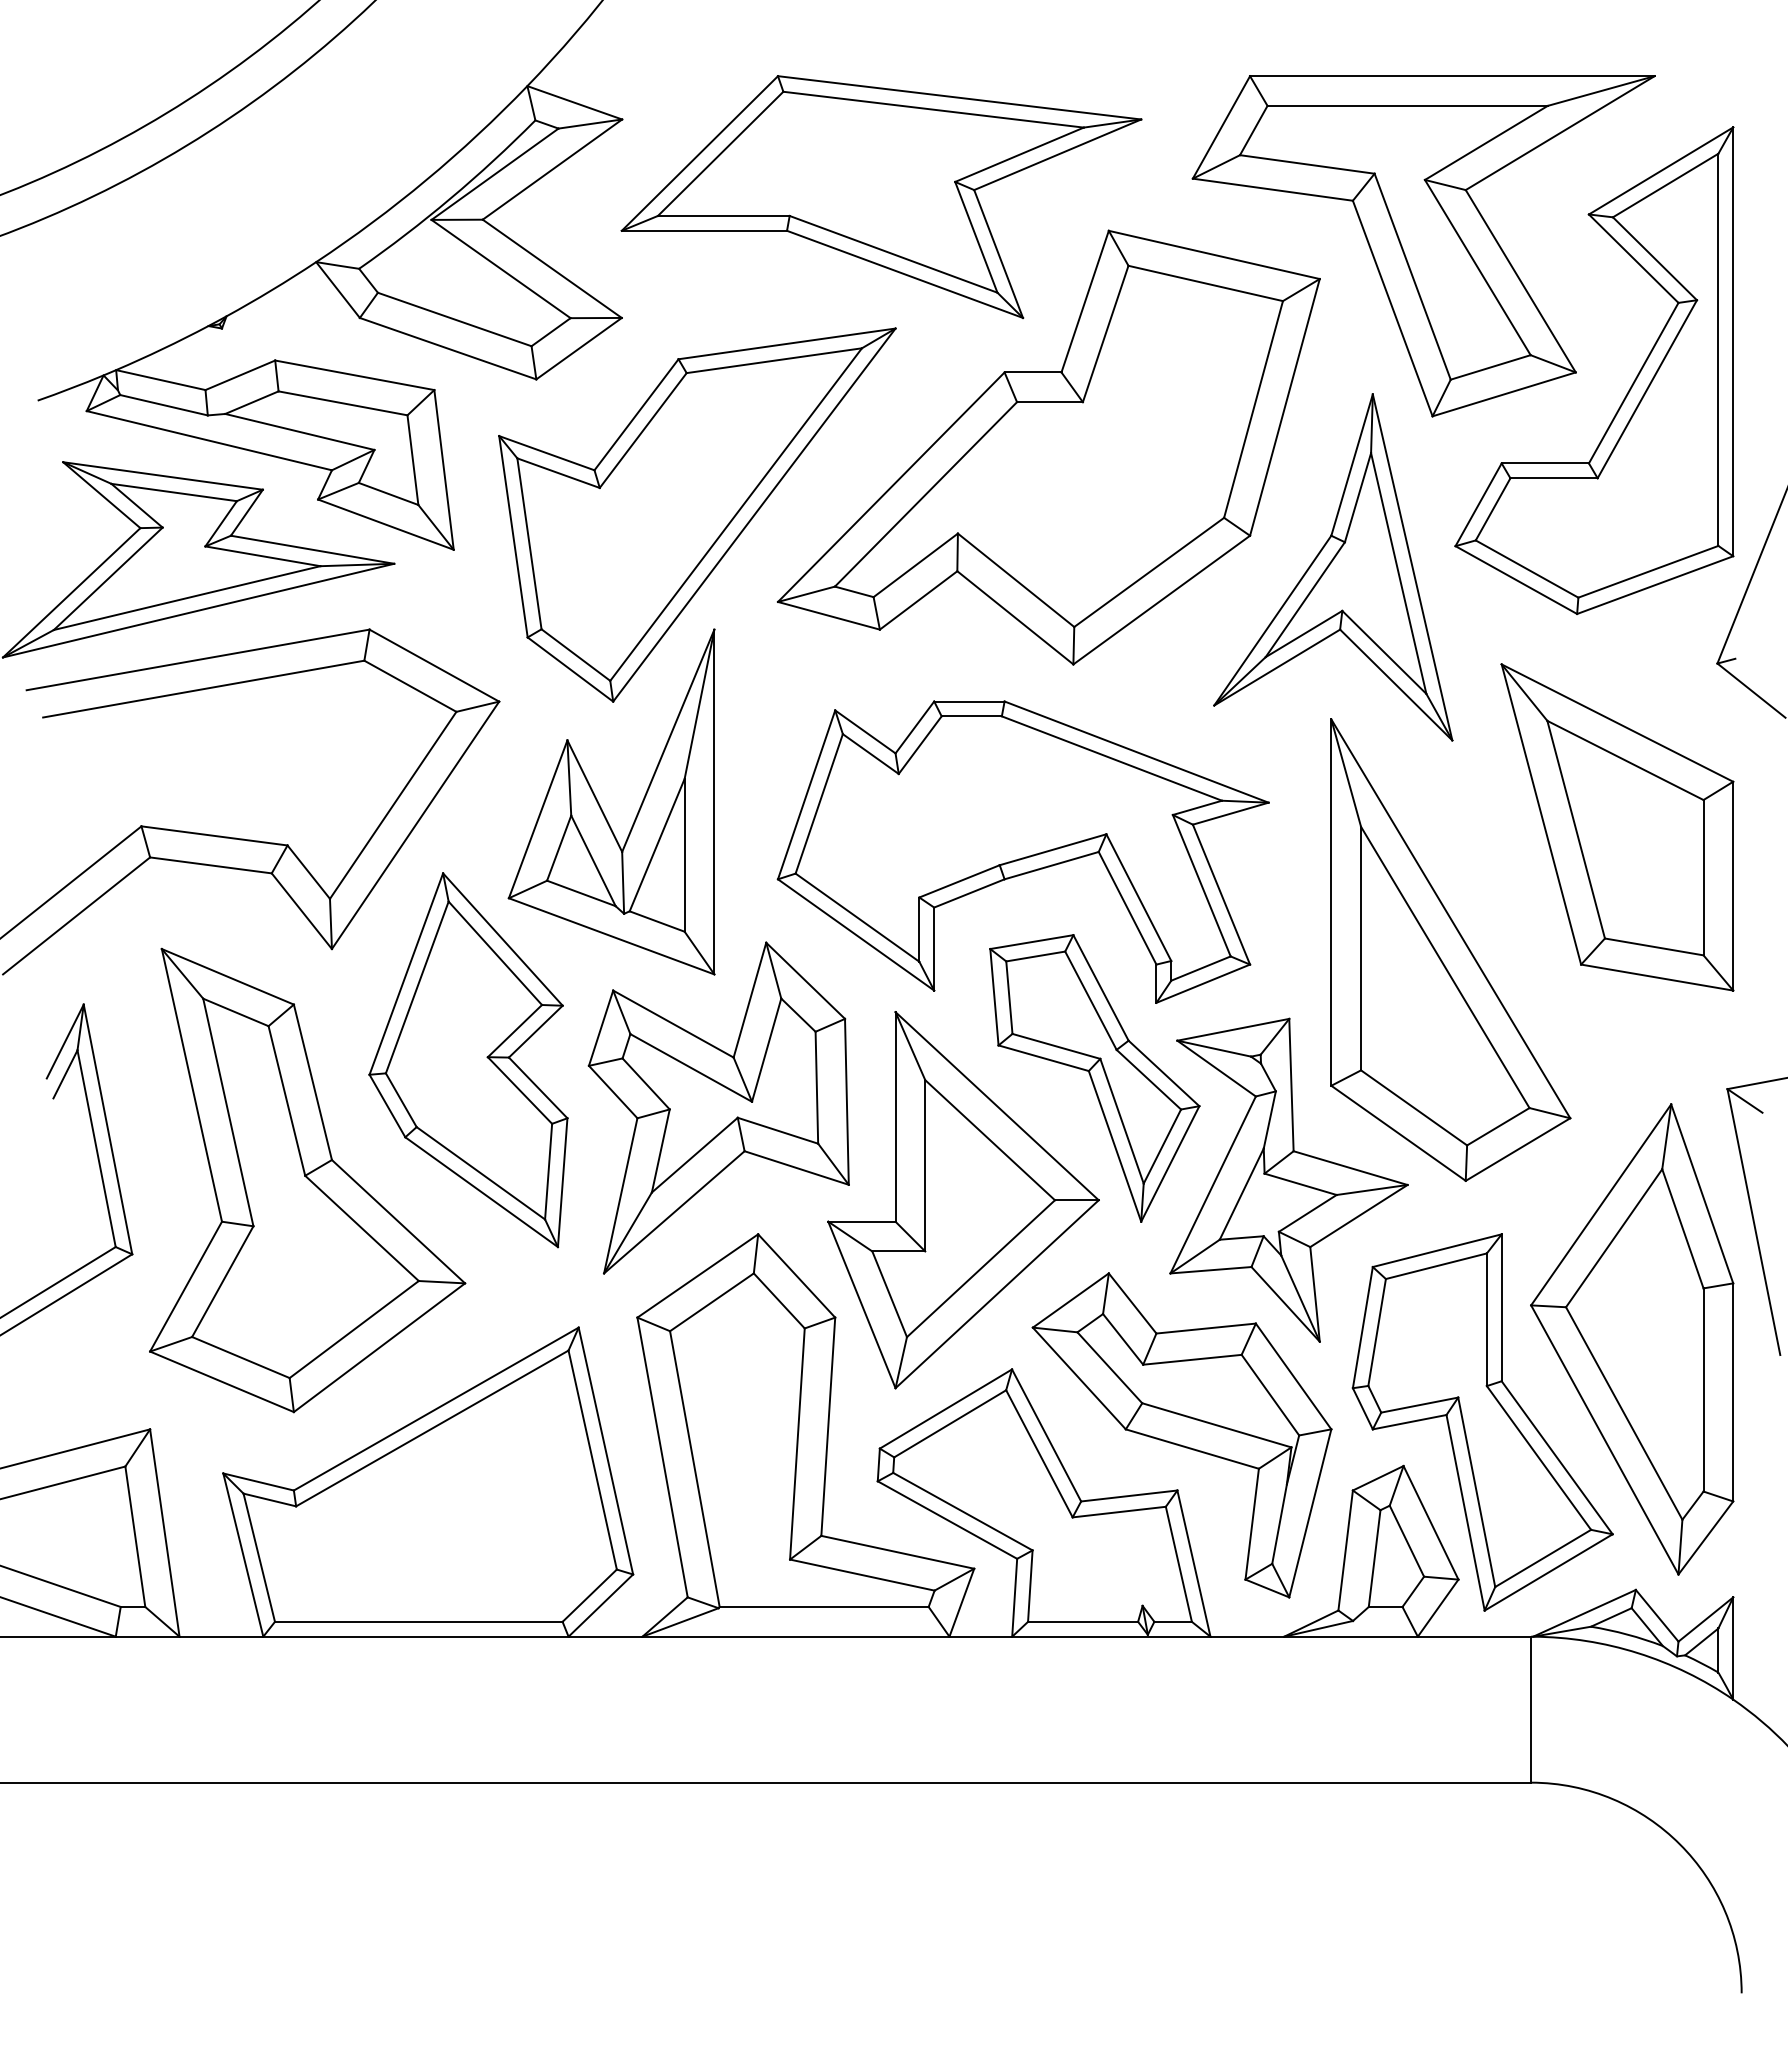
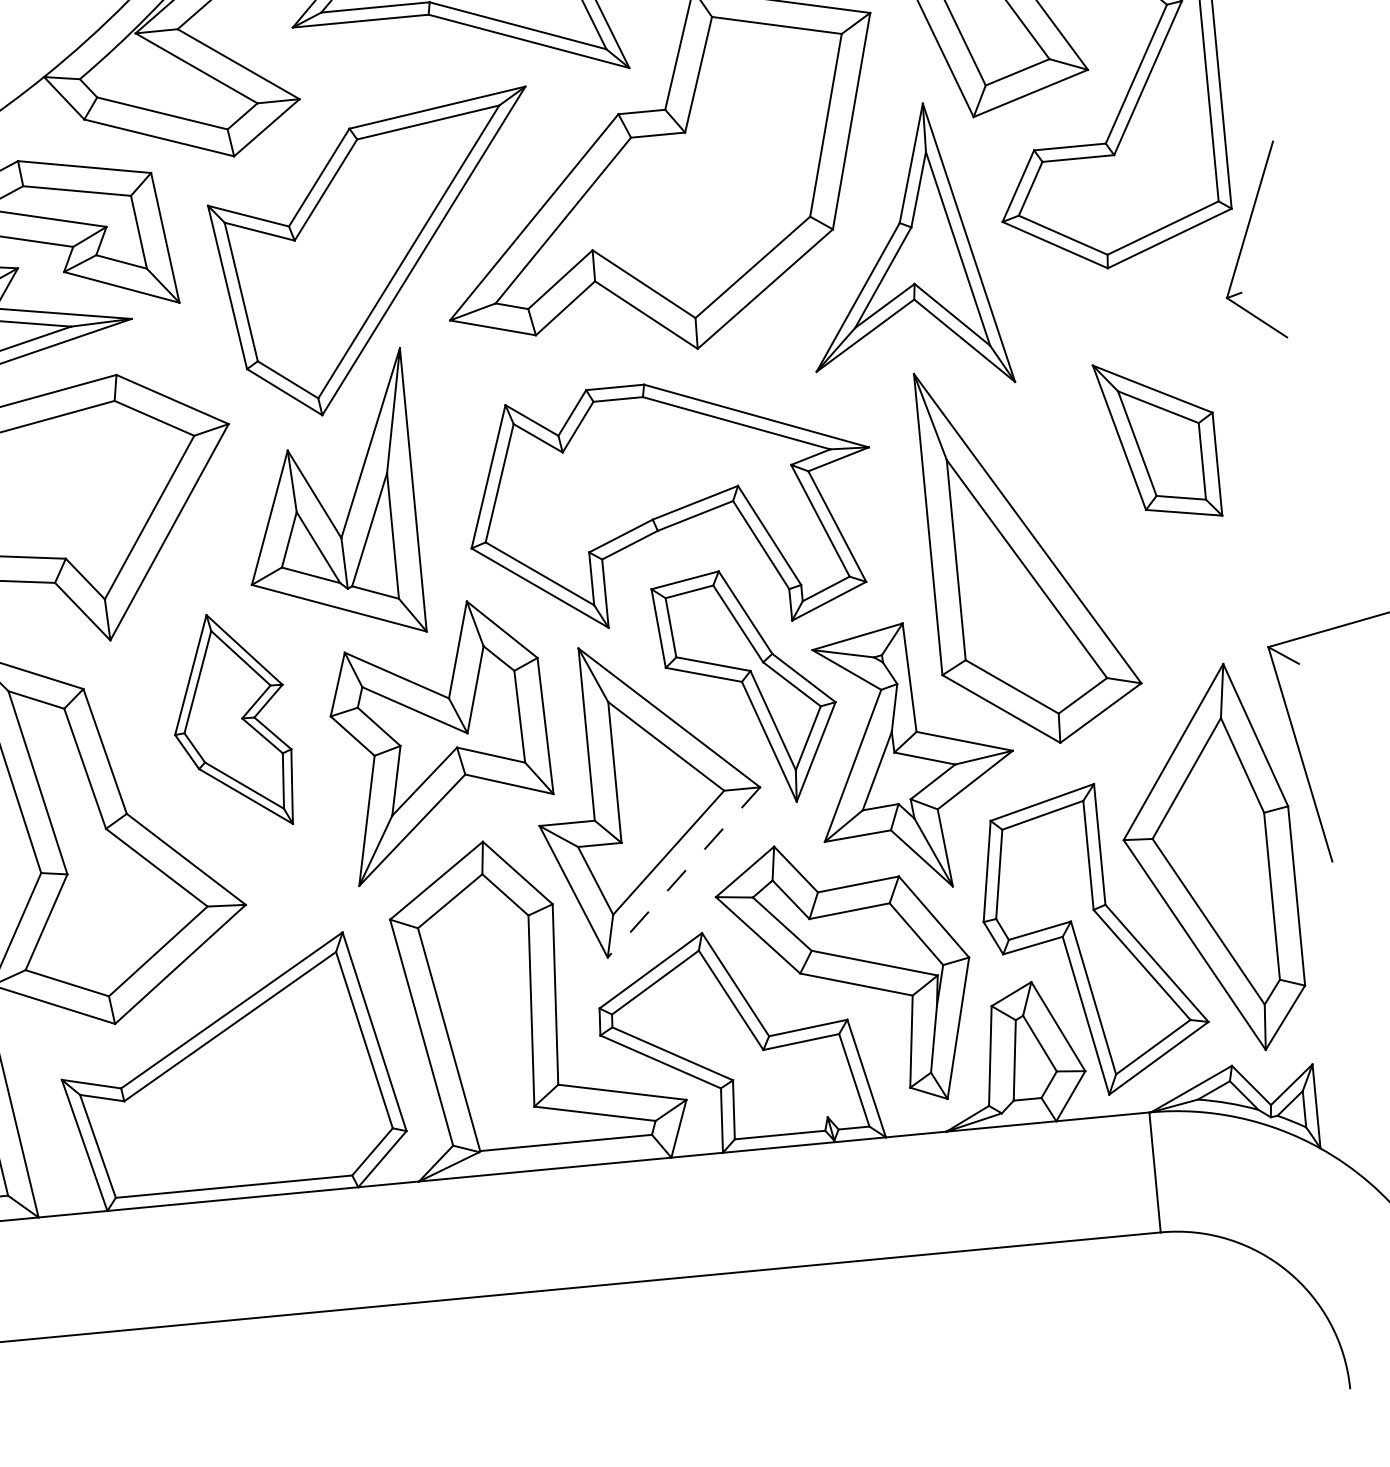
part: (1617, 827) -> (1157, 440), size x0.6
part: (468, 1060) -> (231, 721), size x0.7
line: (996, 1294) -> (683, 872), solid -> dashed

